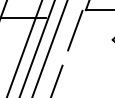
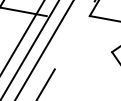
line: (75, 30) -> (75, 35), removed

